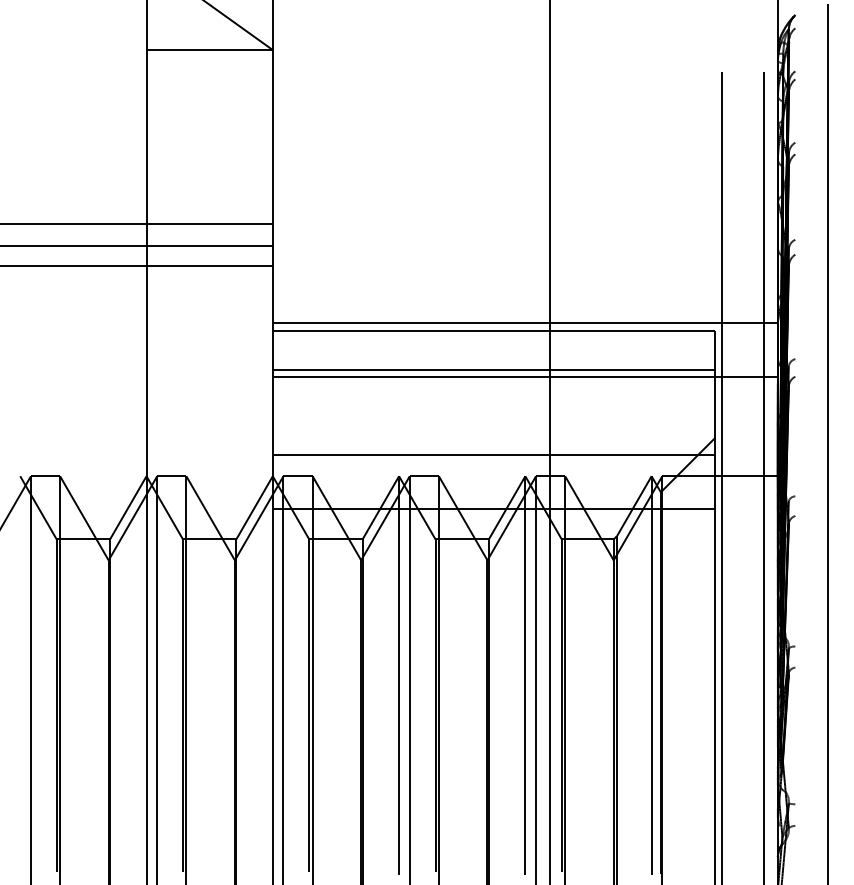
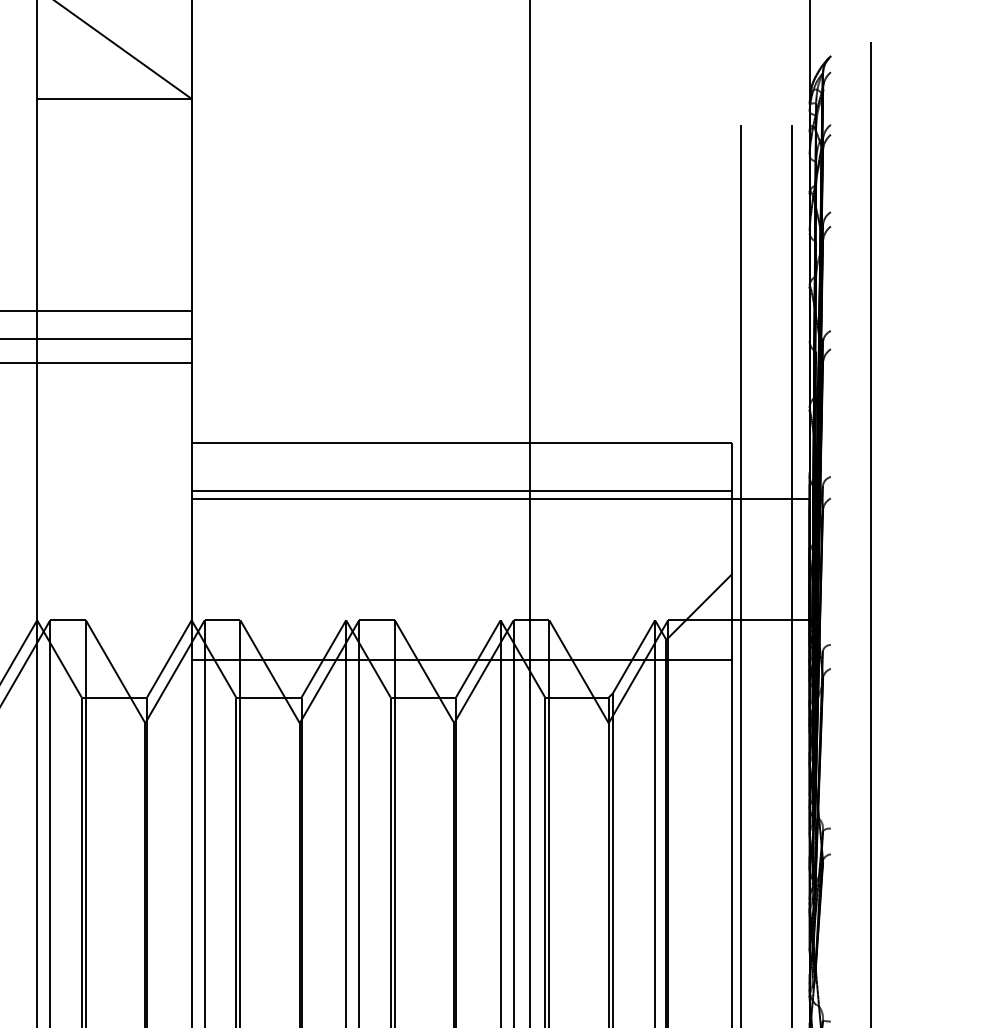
line: (524, 323) -> (499, 433), removed
line: (493, 455) -> (461, 594), removed

